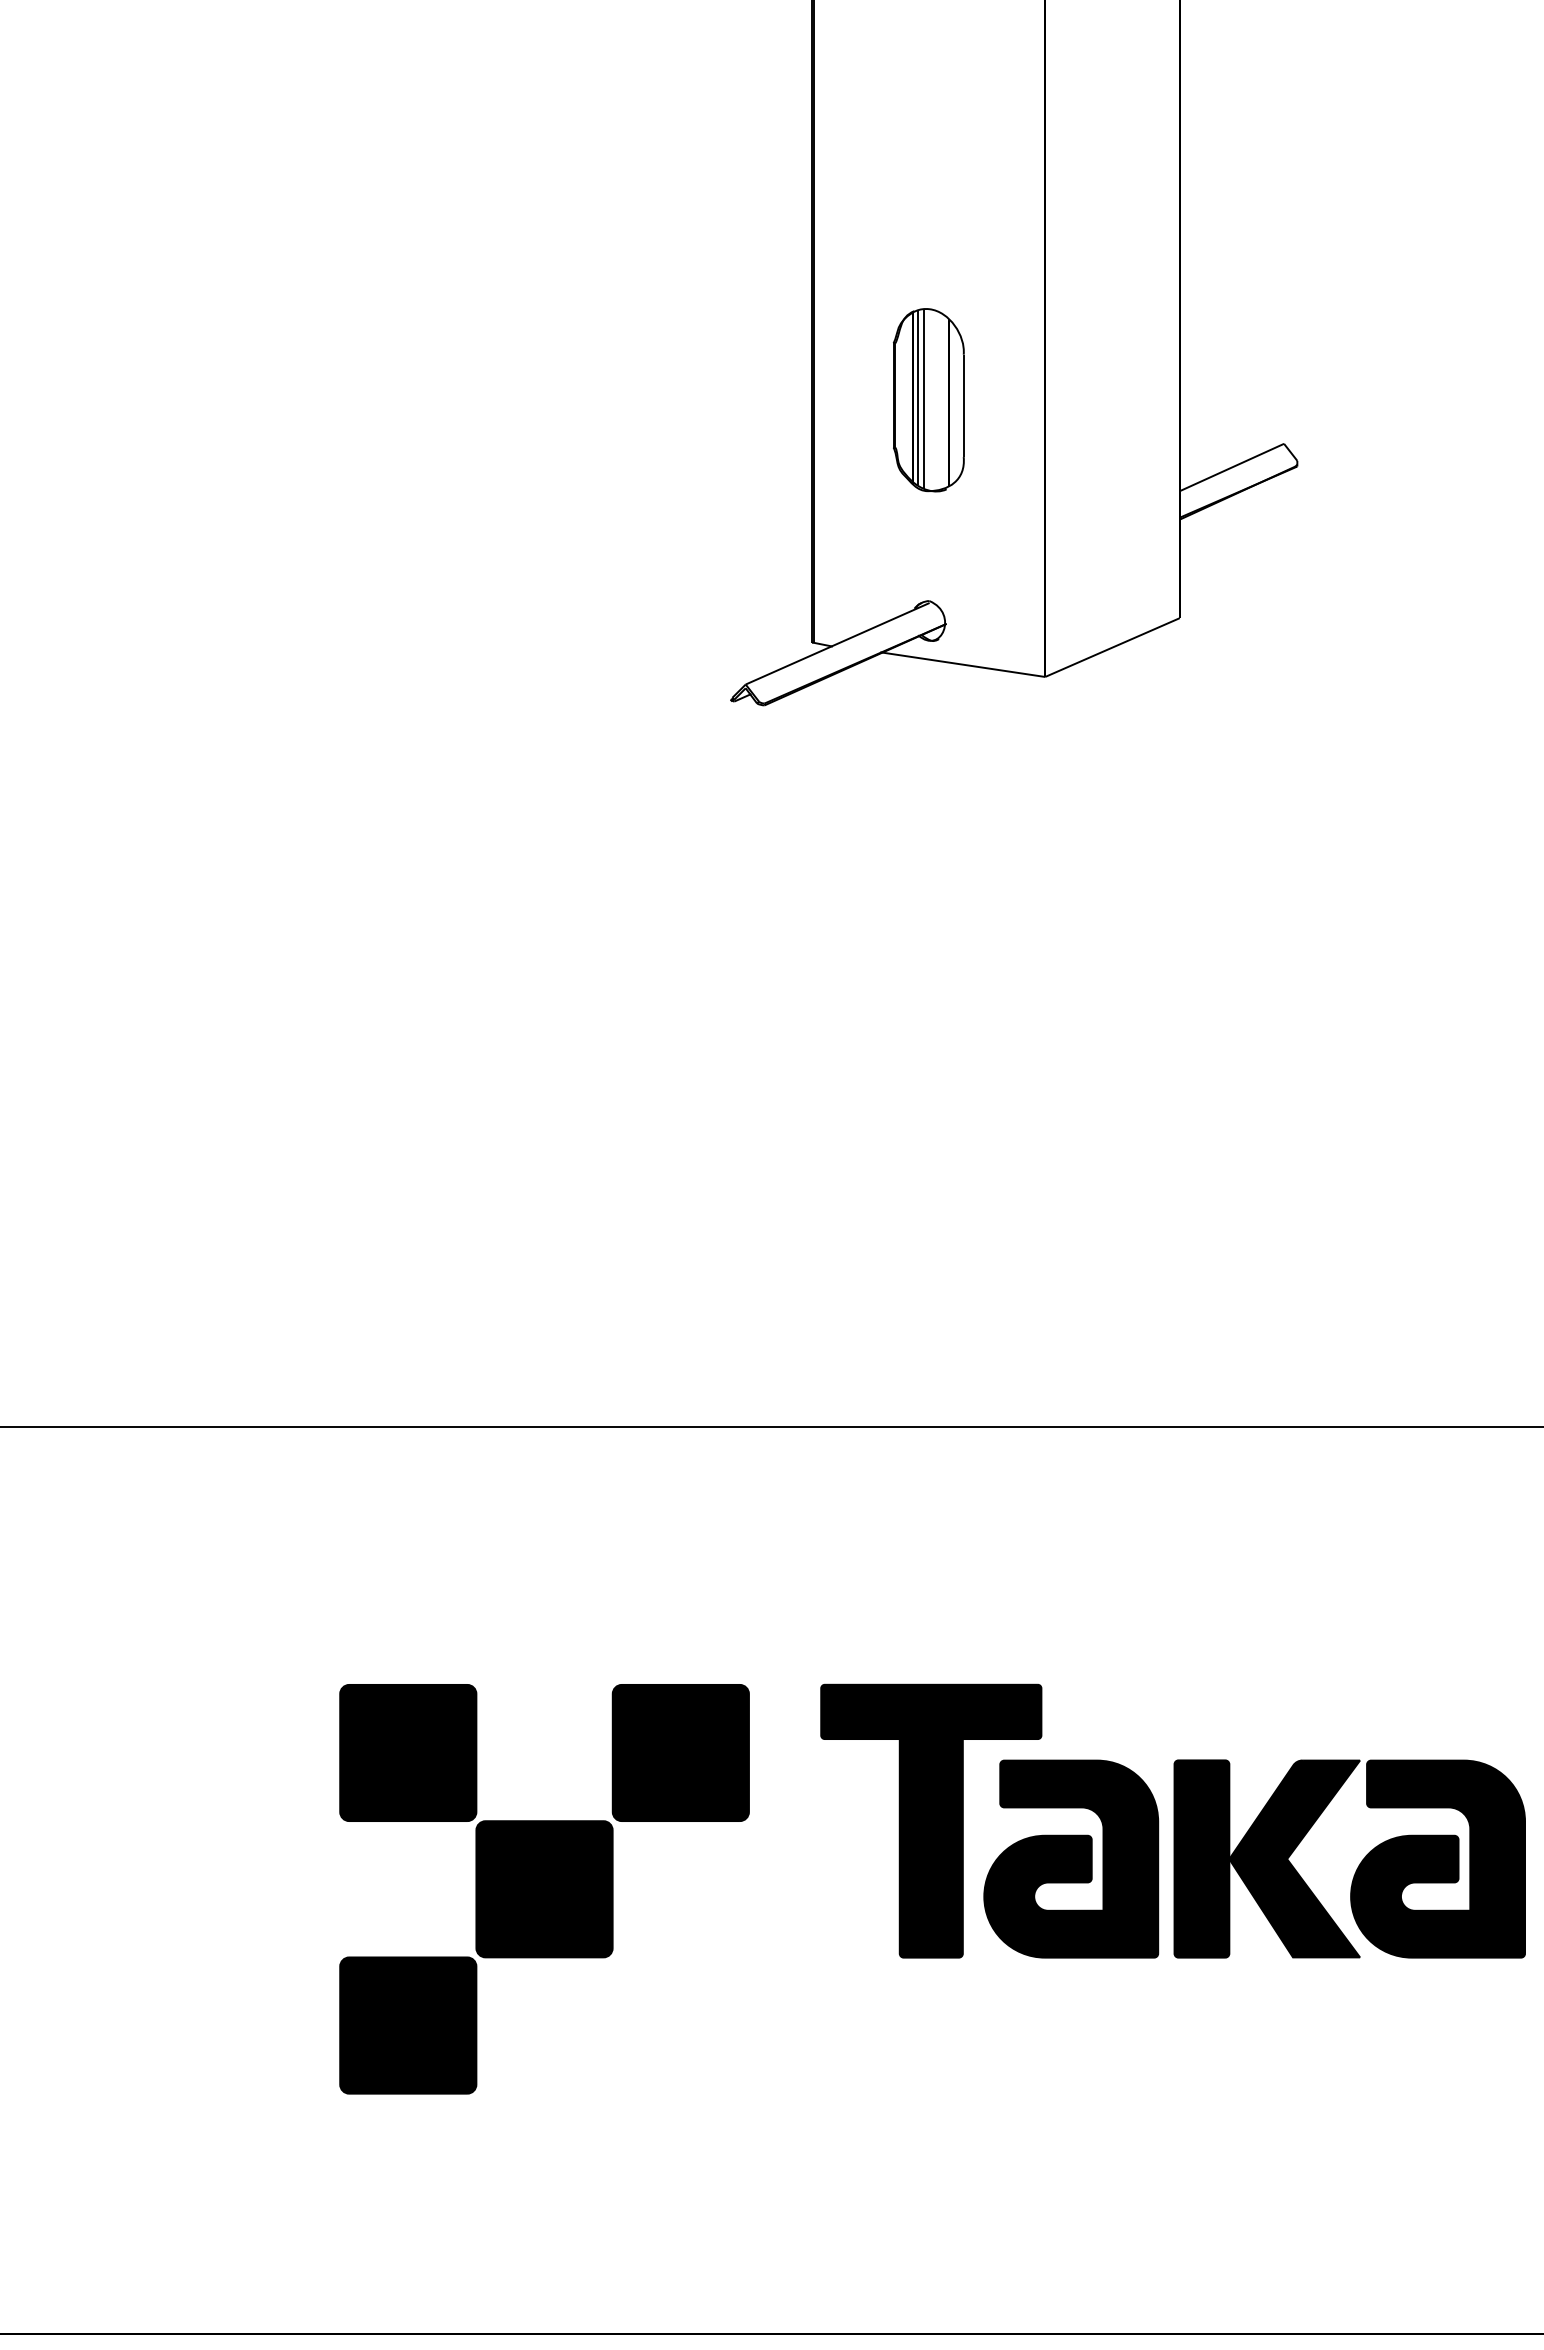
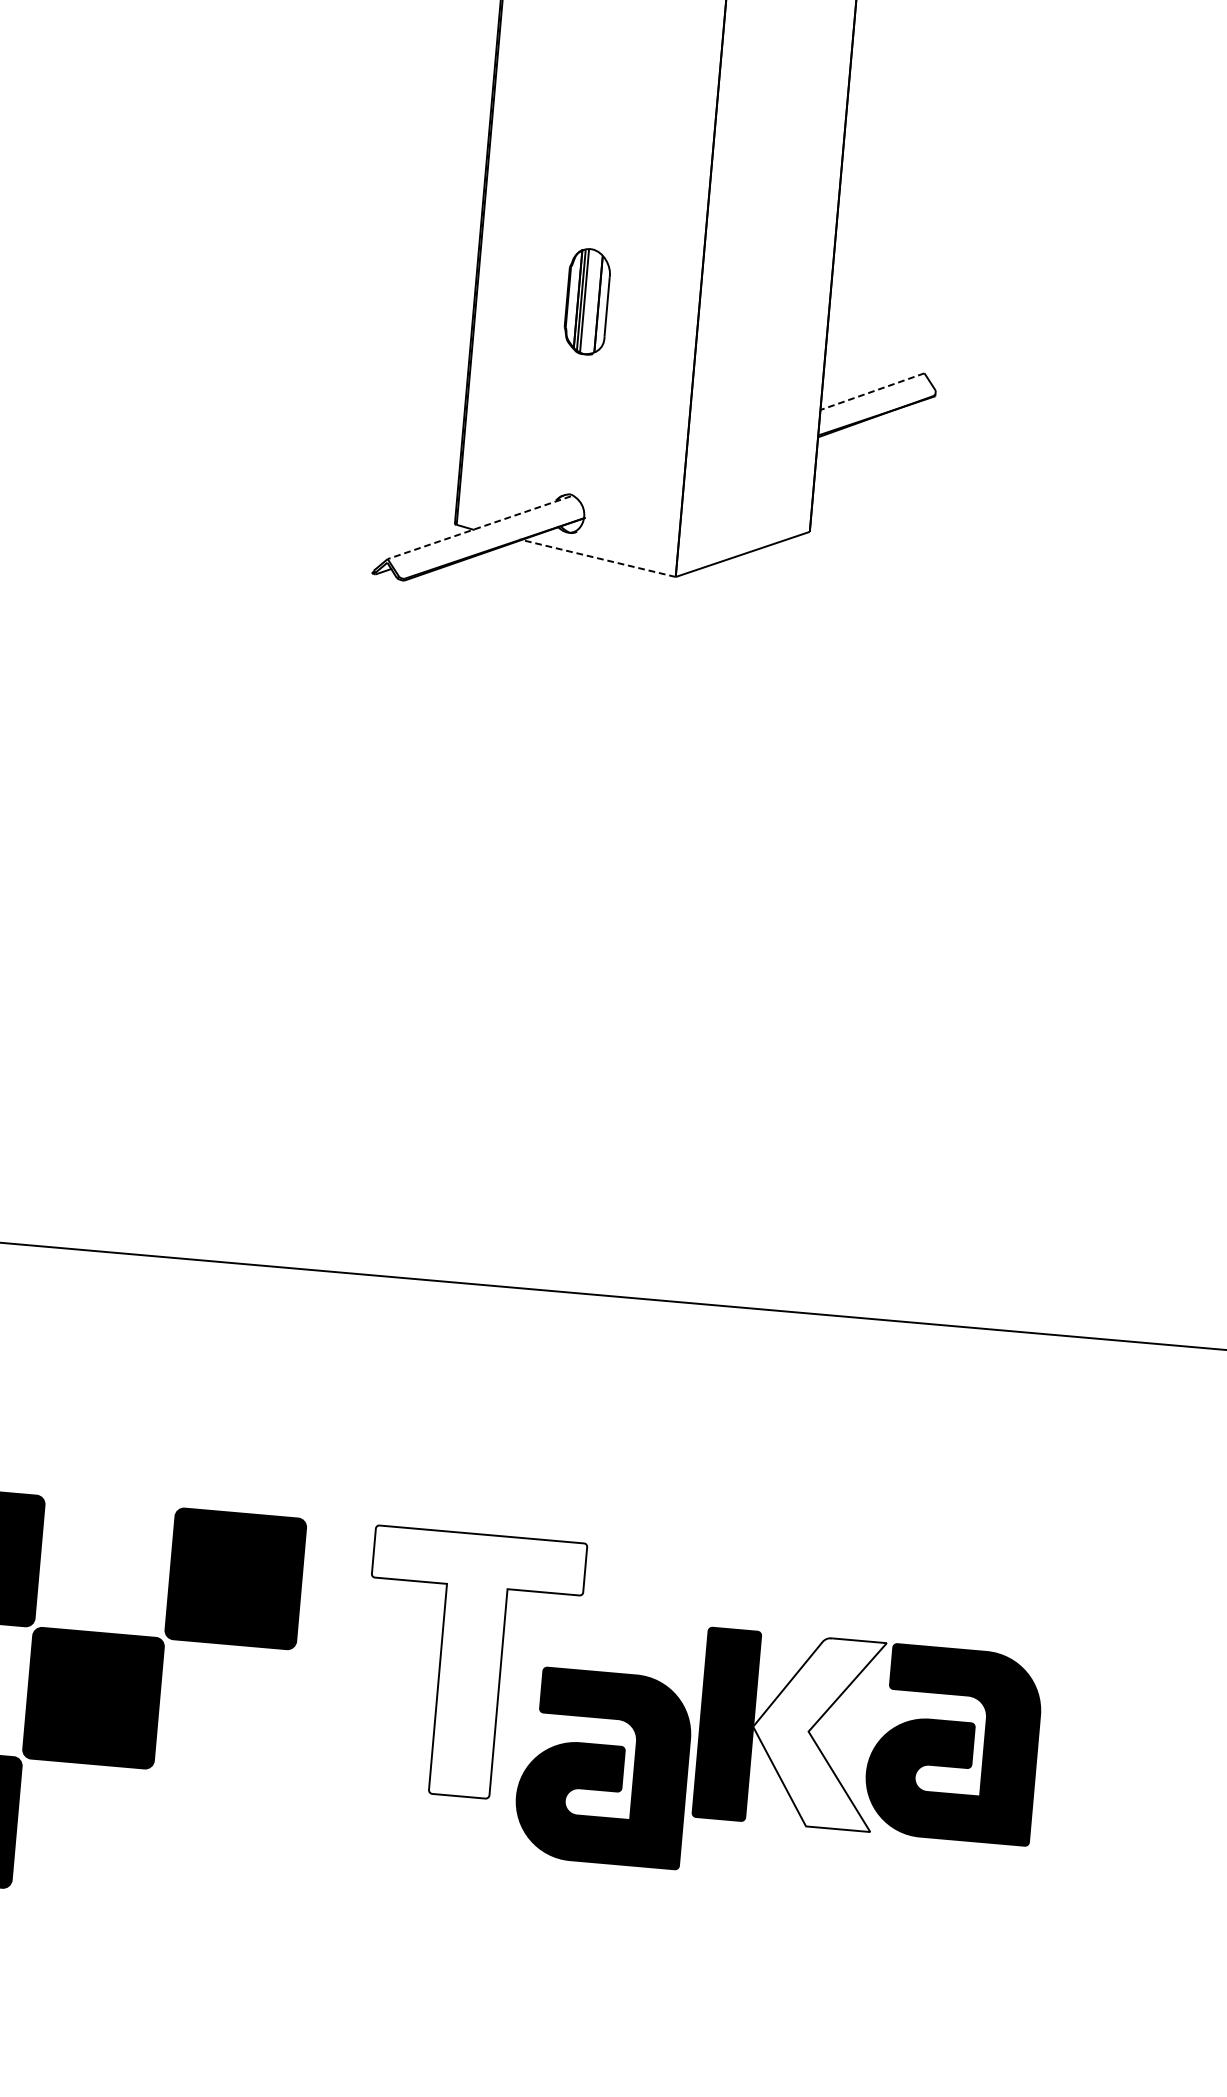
part: (928, 400) -> (586, 301), size x0.6
line: (1231, 467) -> (872, 391), solid -> dashed
line: (837, 643) -> (479, 527), solid -> dashed
line: (962, 664) -> (597, 558), solid -> dashed
fill: (931, 1820) -> (470, 1664), removed
part: (1071, 1858) -> (603, 1767), moved
fill: (1294, 1858) -> (815, 1731), removed

